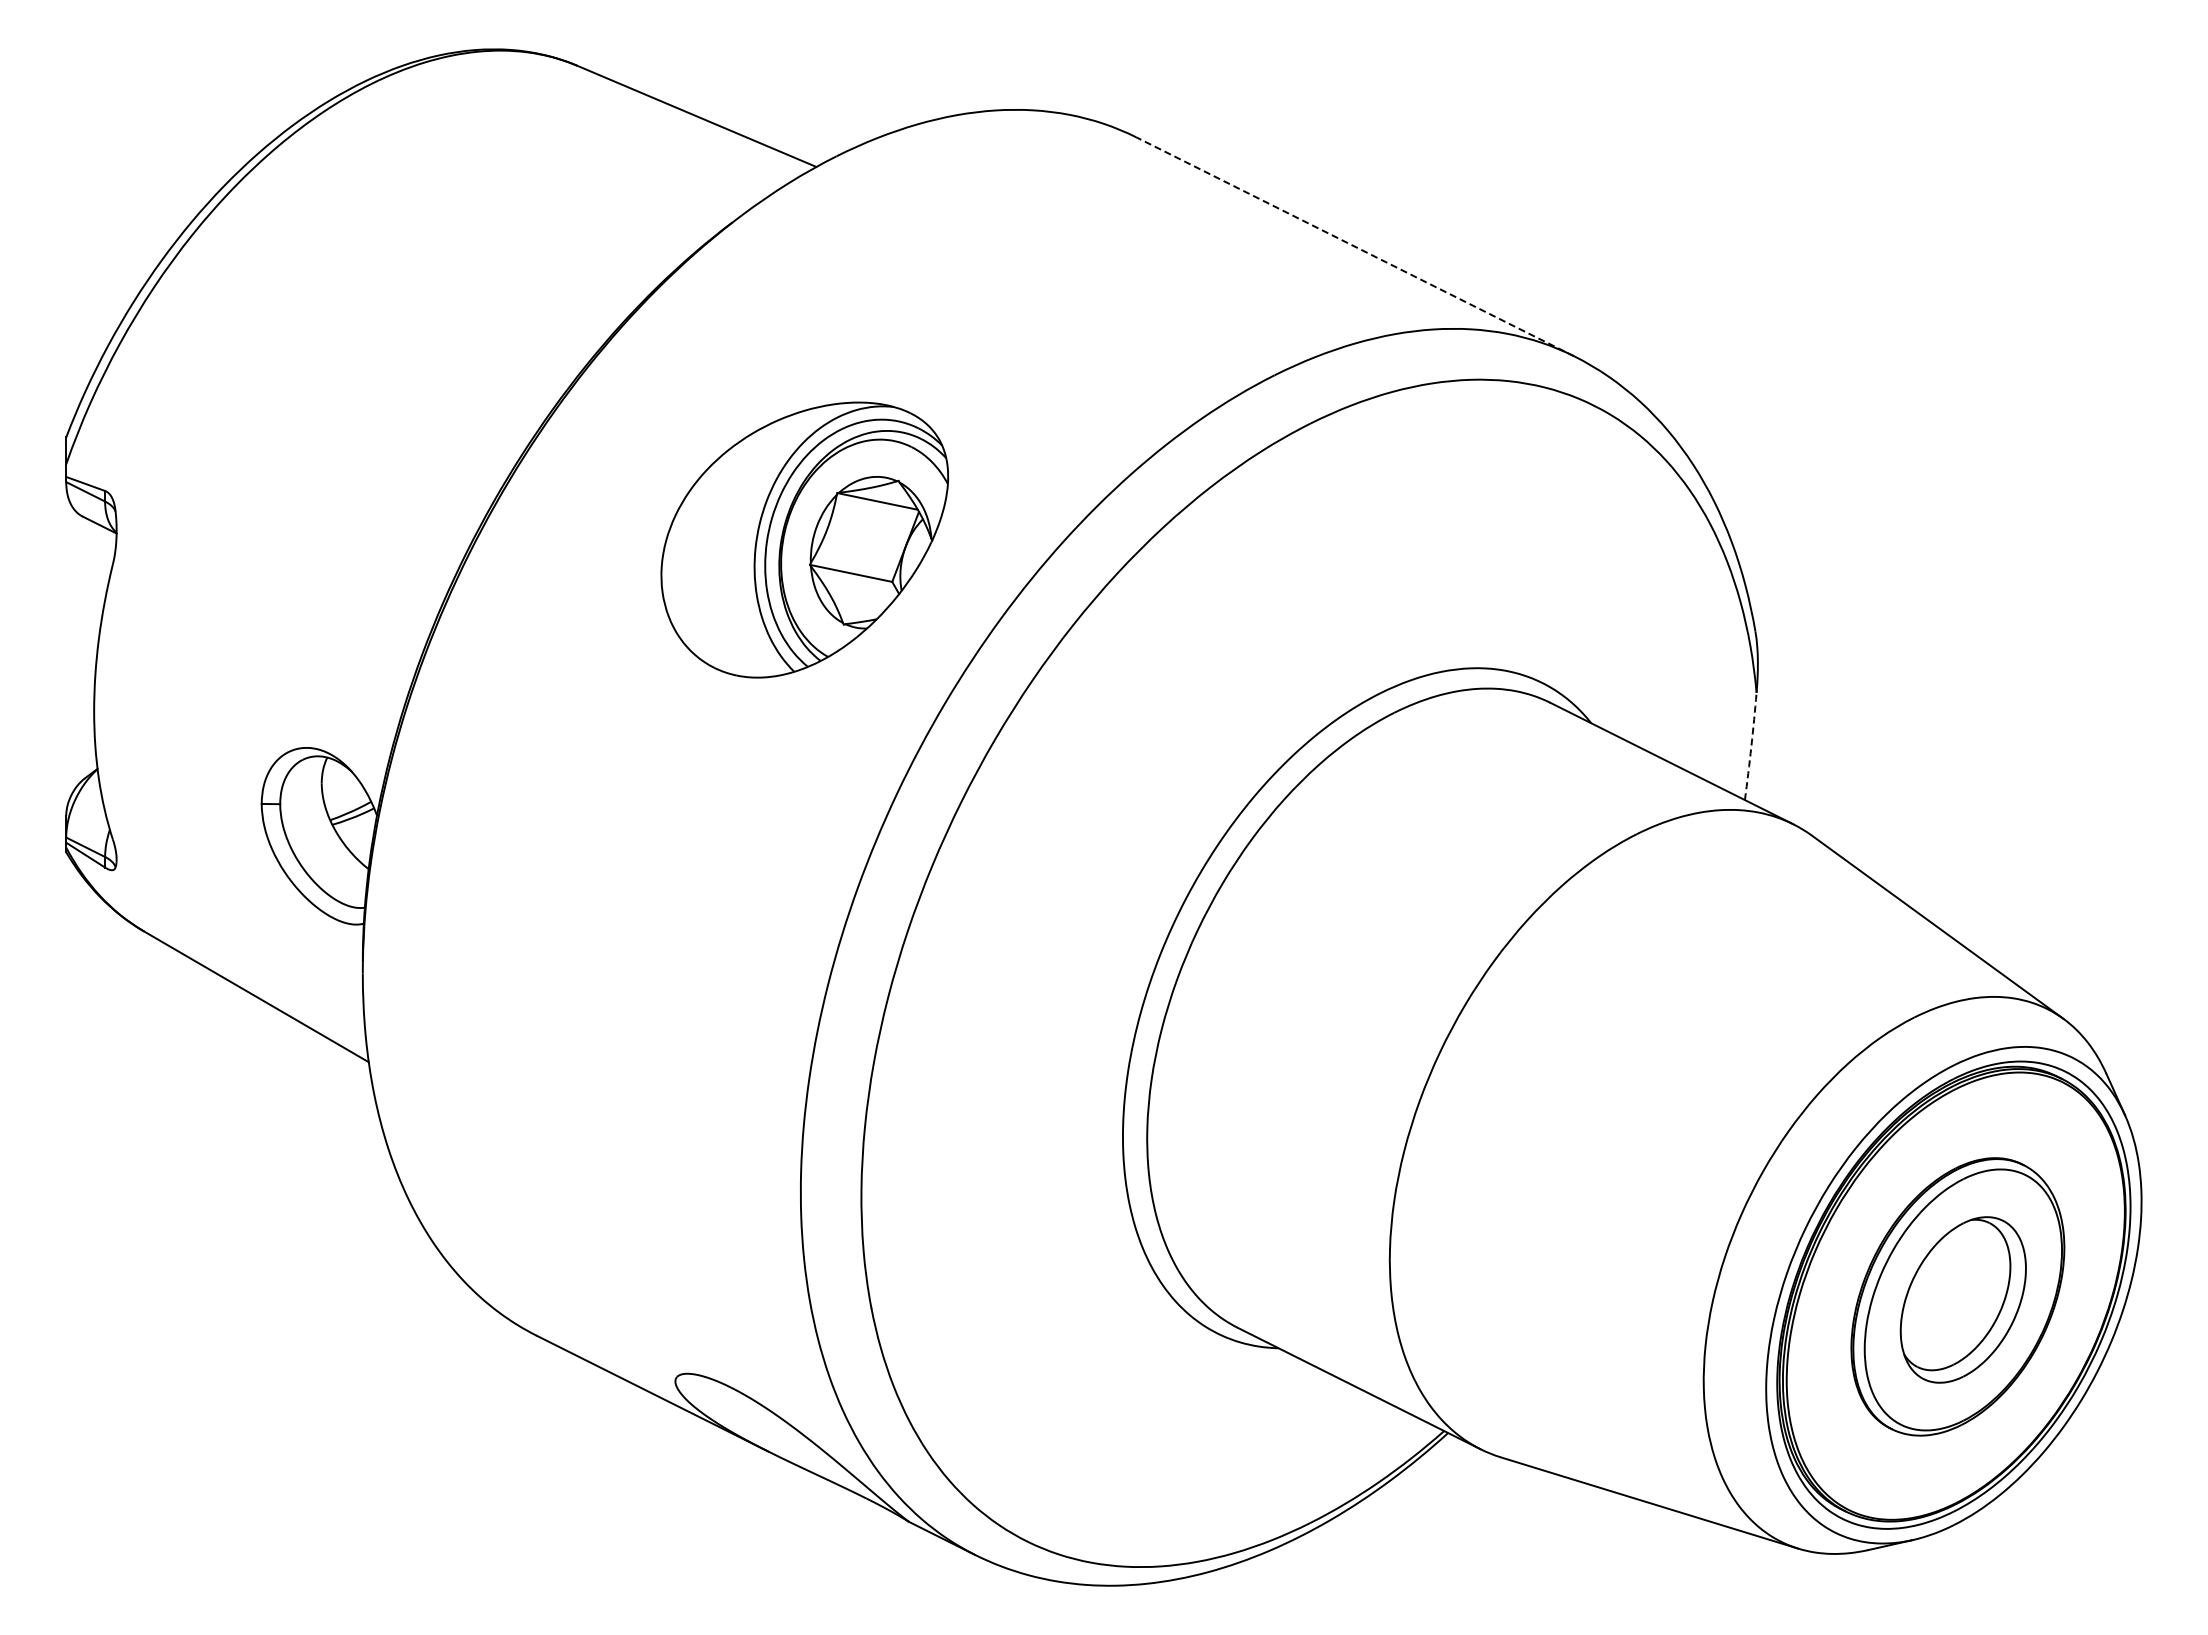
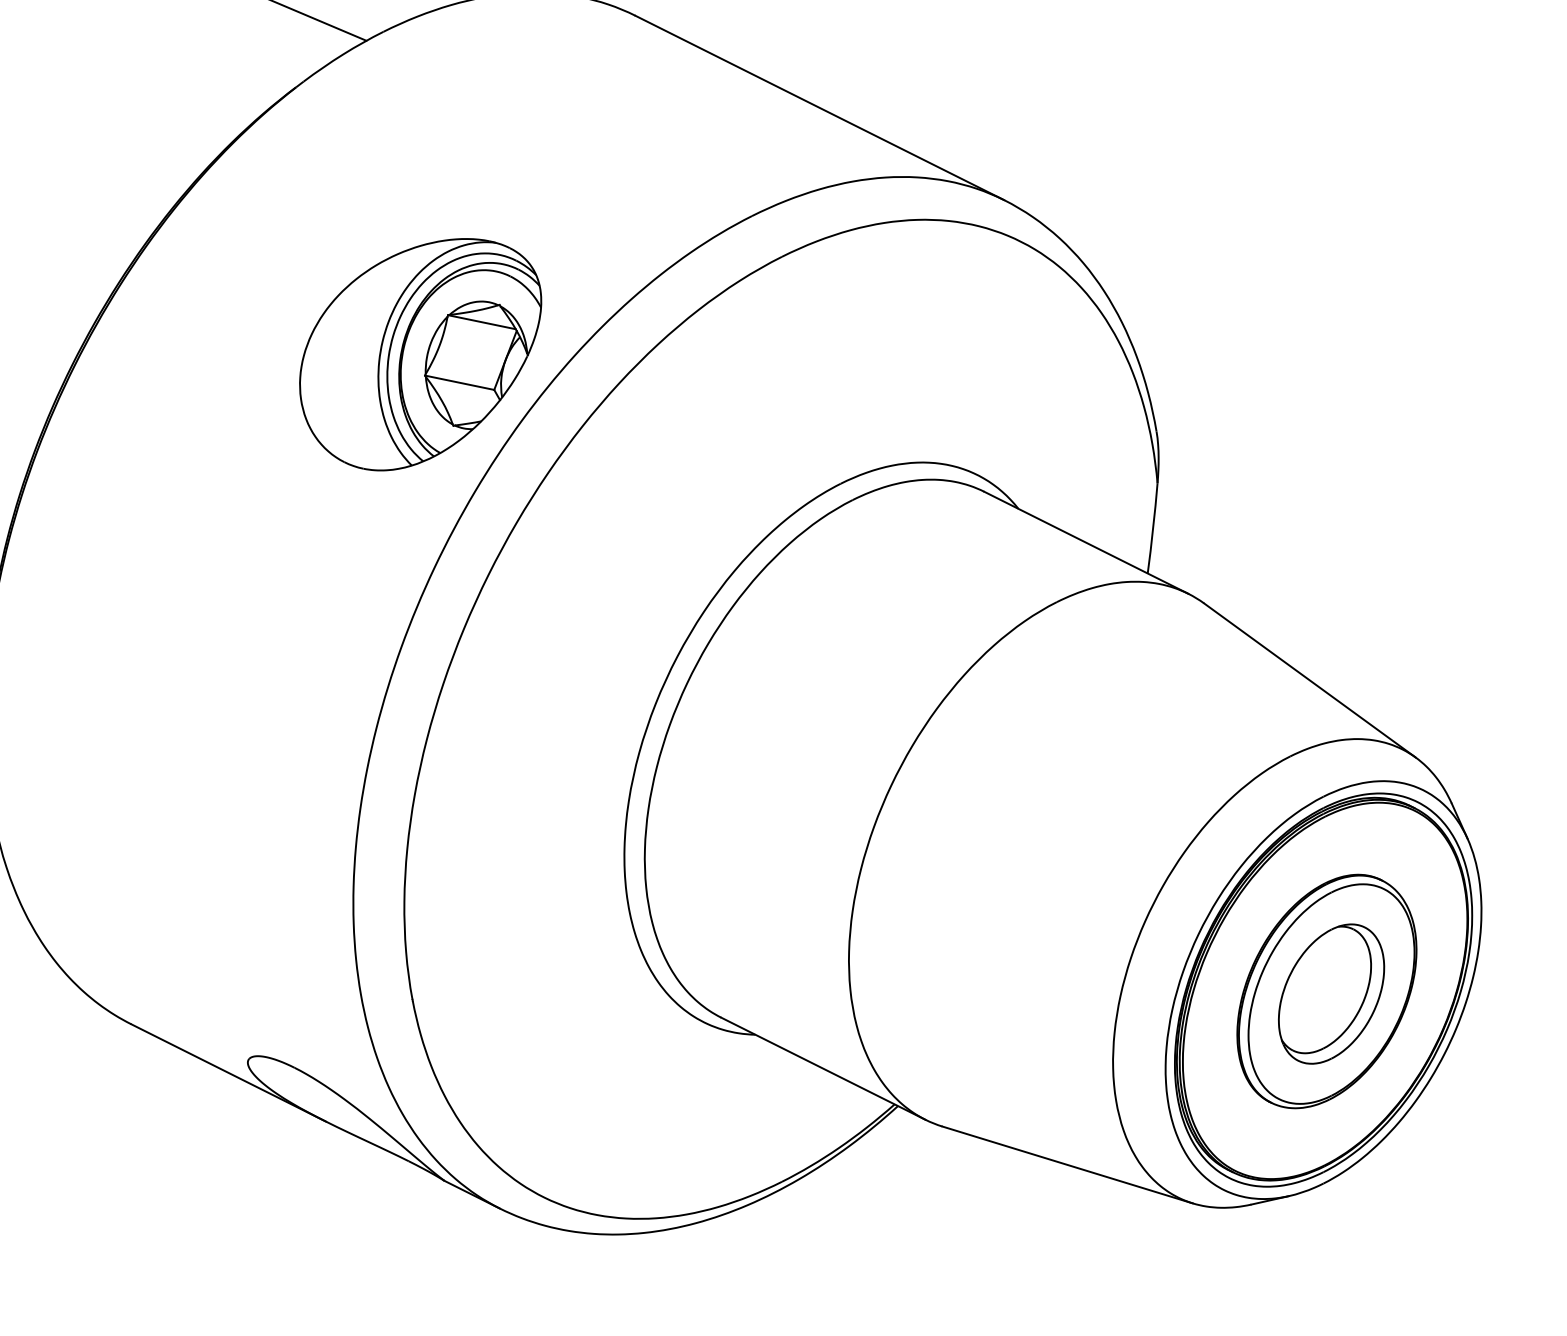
line: (1355, 246) -> (820, 107), dashed -> solid
part: (804, 539) -> (420, 354), moved
arc: (1751, 746) -> (1153, 528), dashed -> solid

